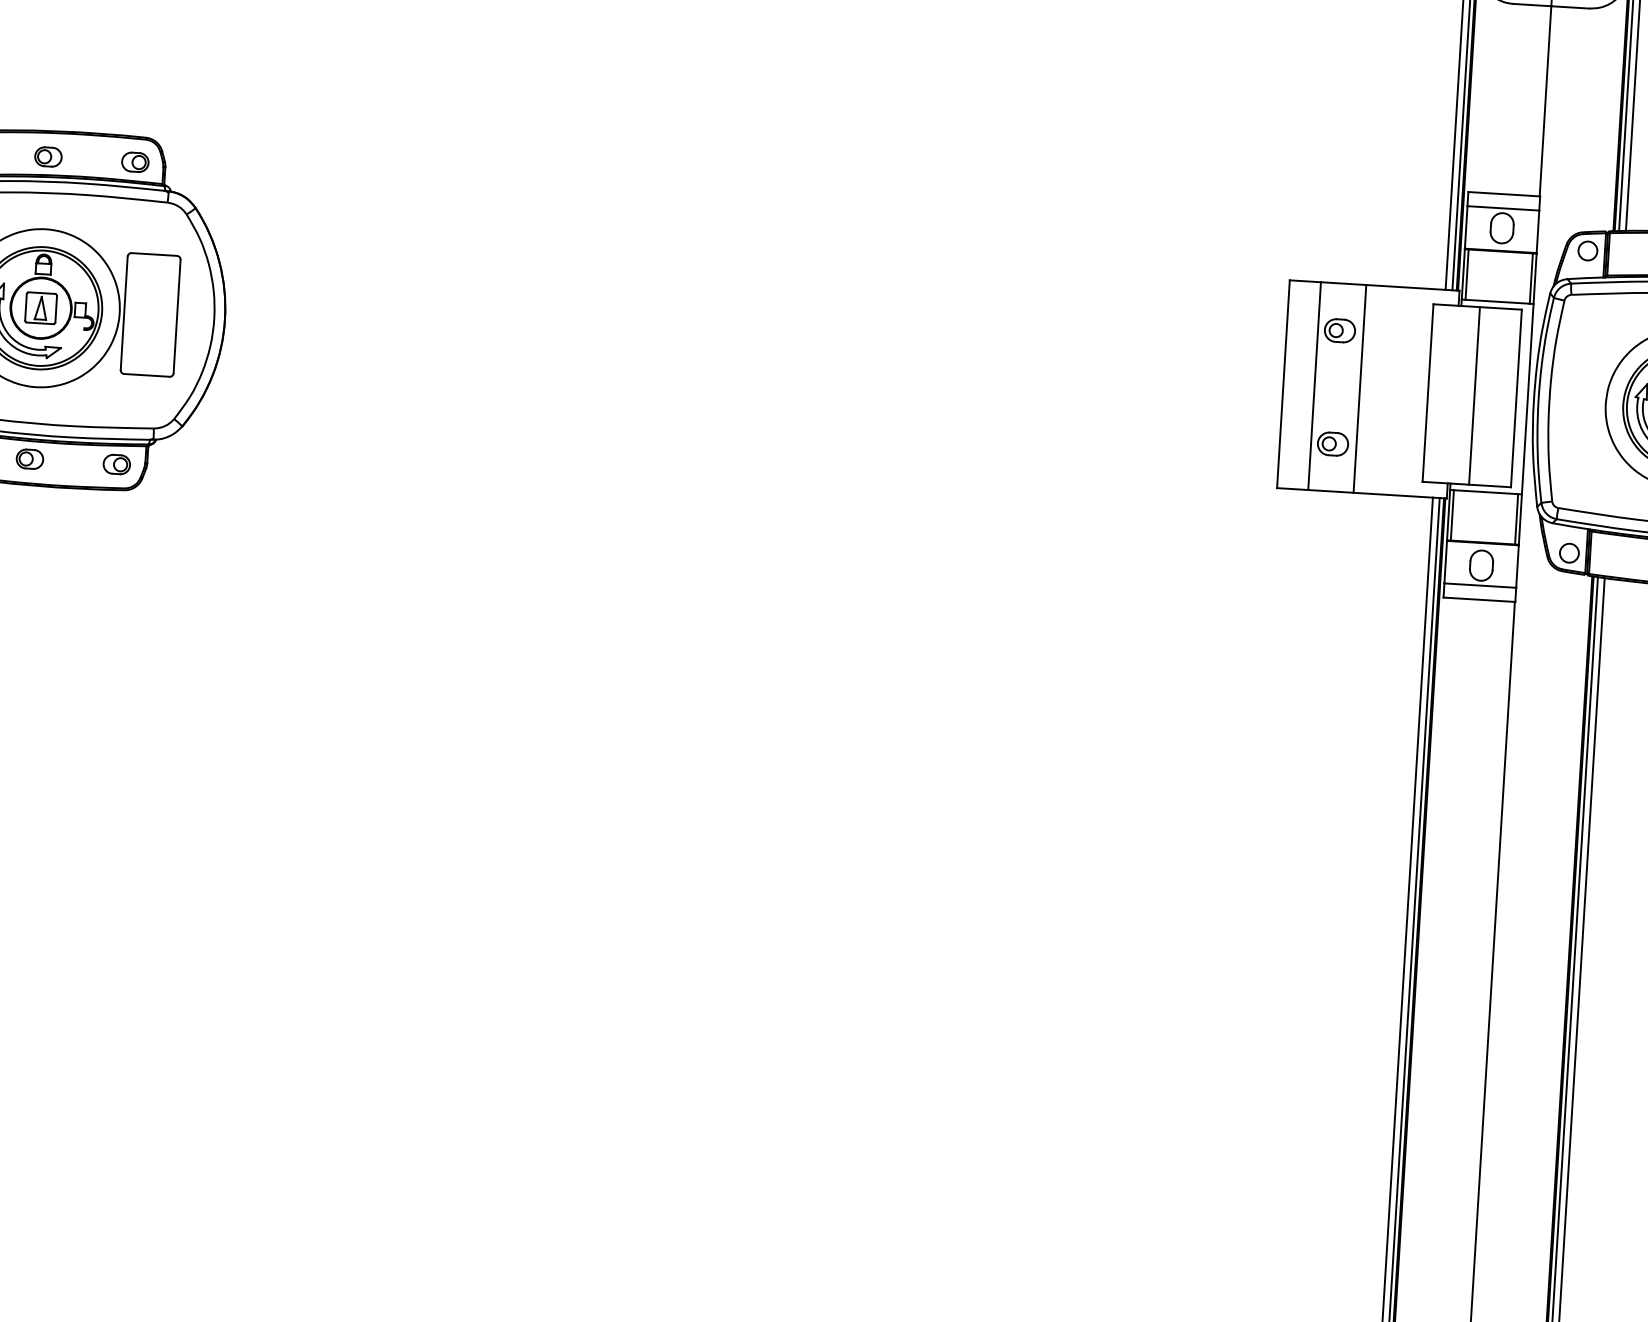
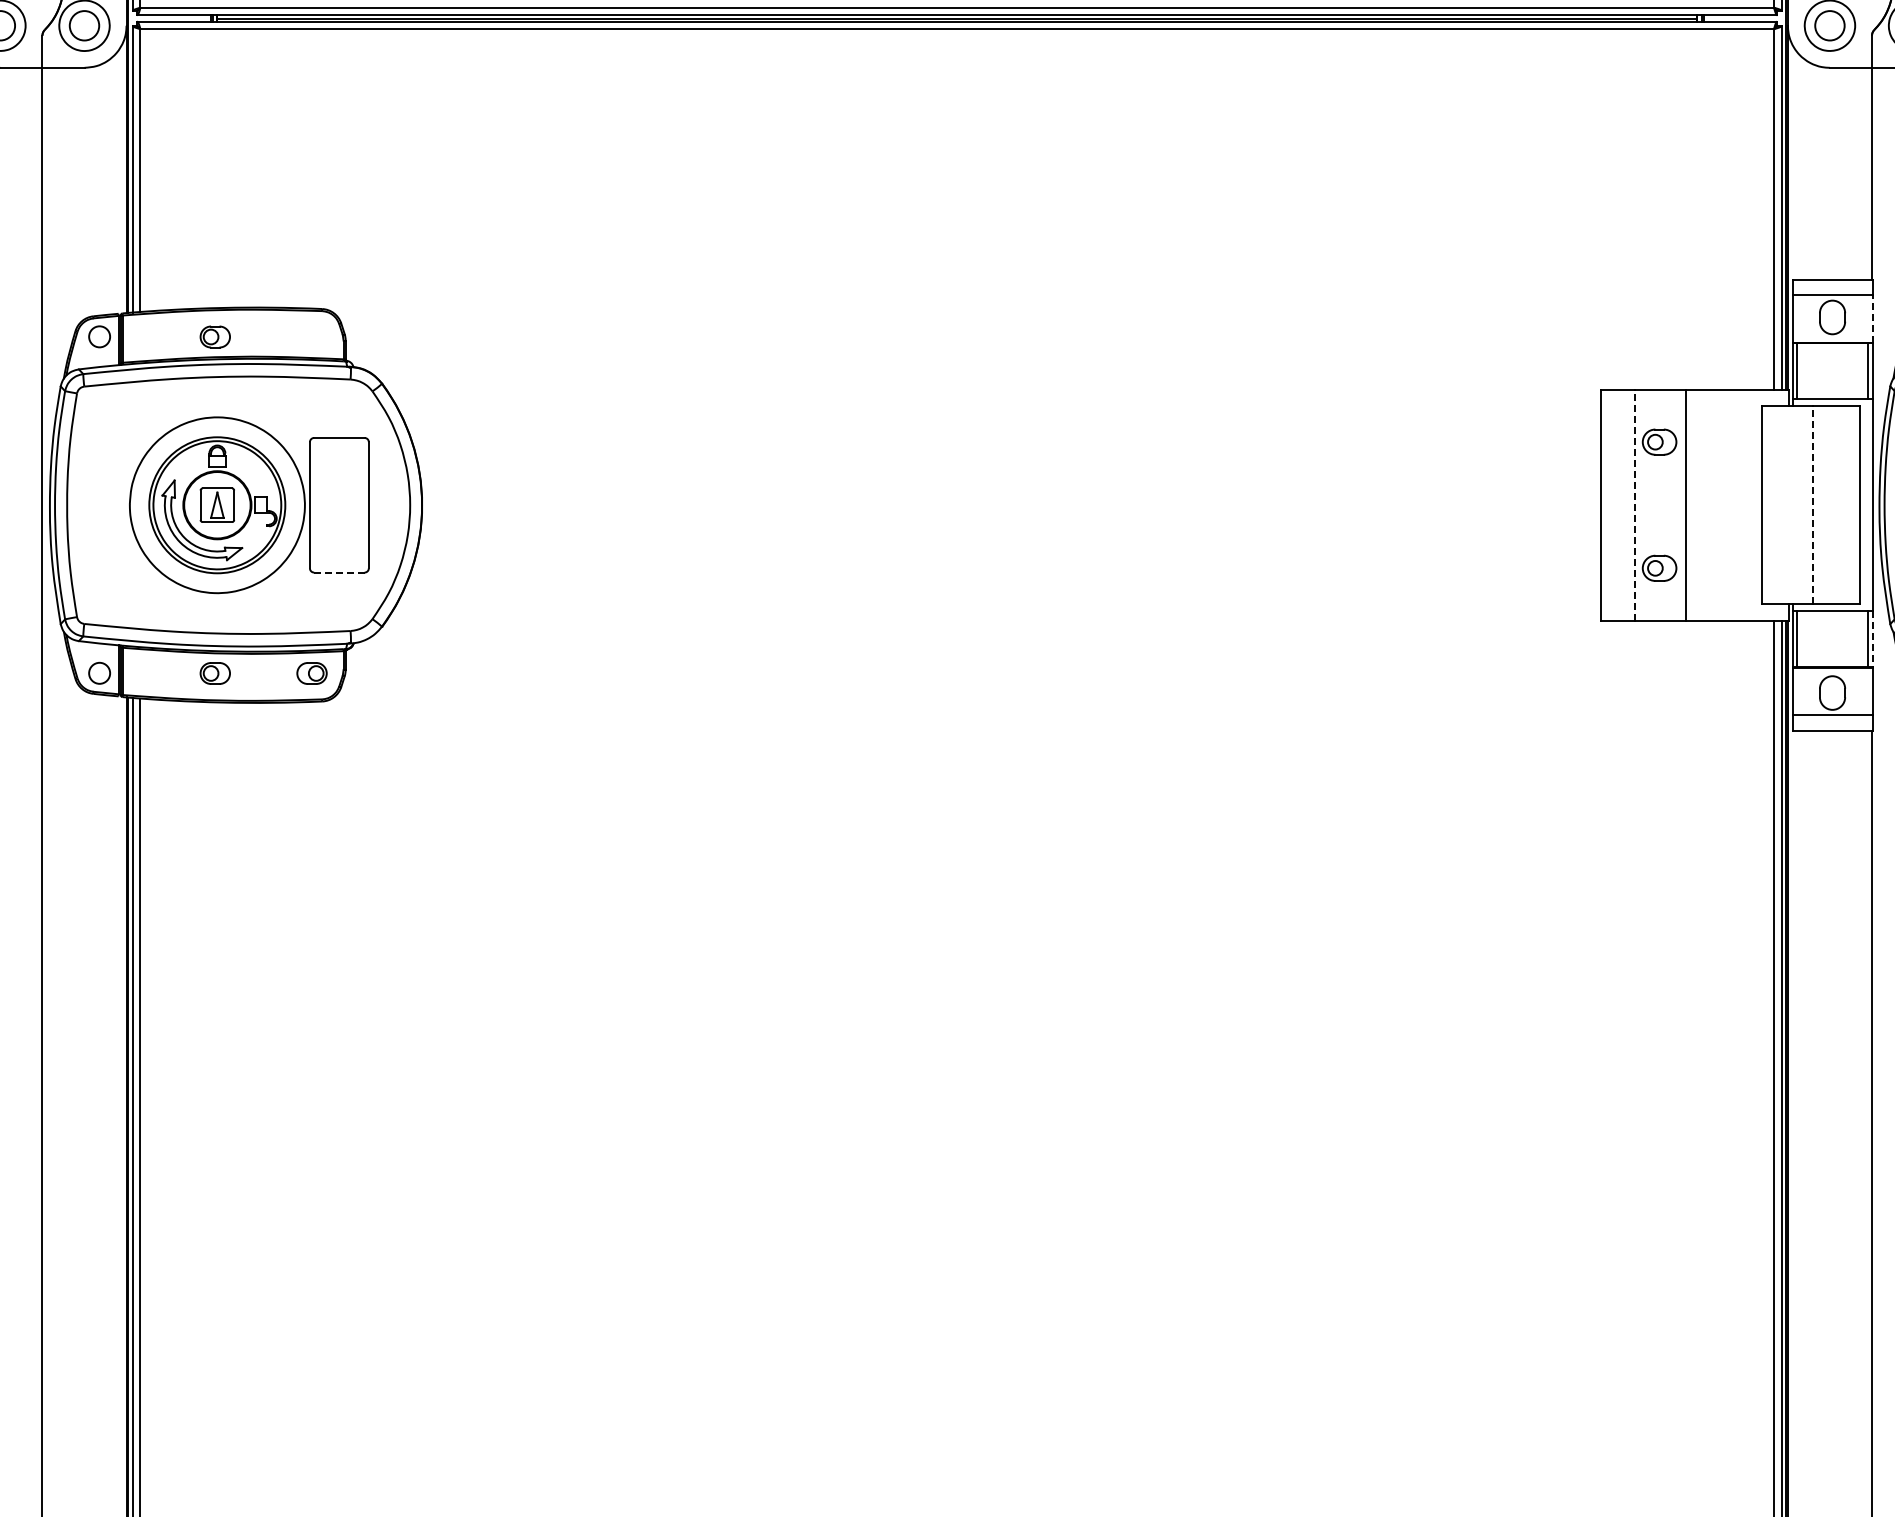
part: (134, 161) -> (311, 336), removed
line: (1538, 231) -> (1872, 318), solid -> dashed
line: (146, 375) -> (338, 572), solid -> dashed
line: (1314, 386) -> (1635, 505), solid -> dashed
line: (1474, 396) -> (1813, 505), solid -> dashed
line: (1520, 519) -> (1872, 639), solid -> dashed

